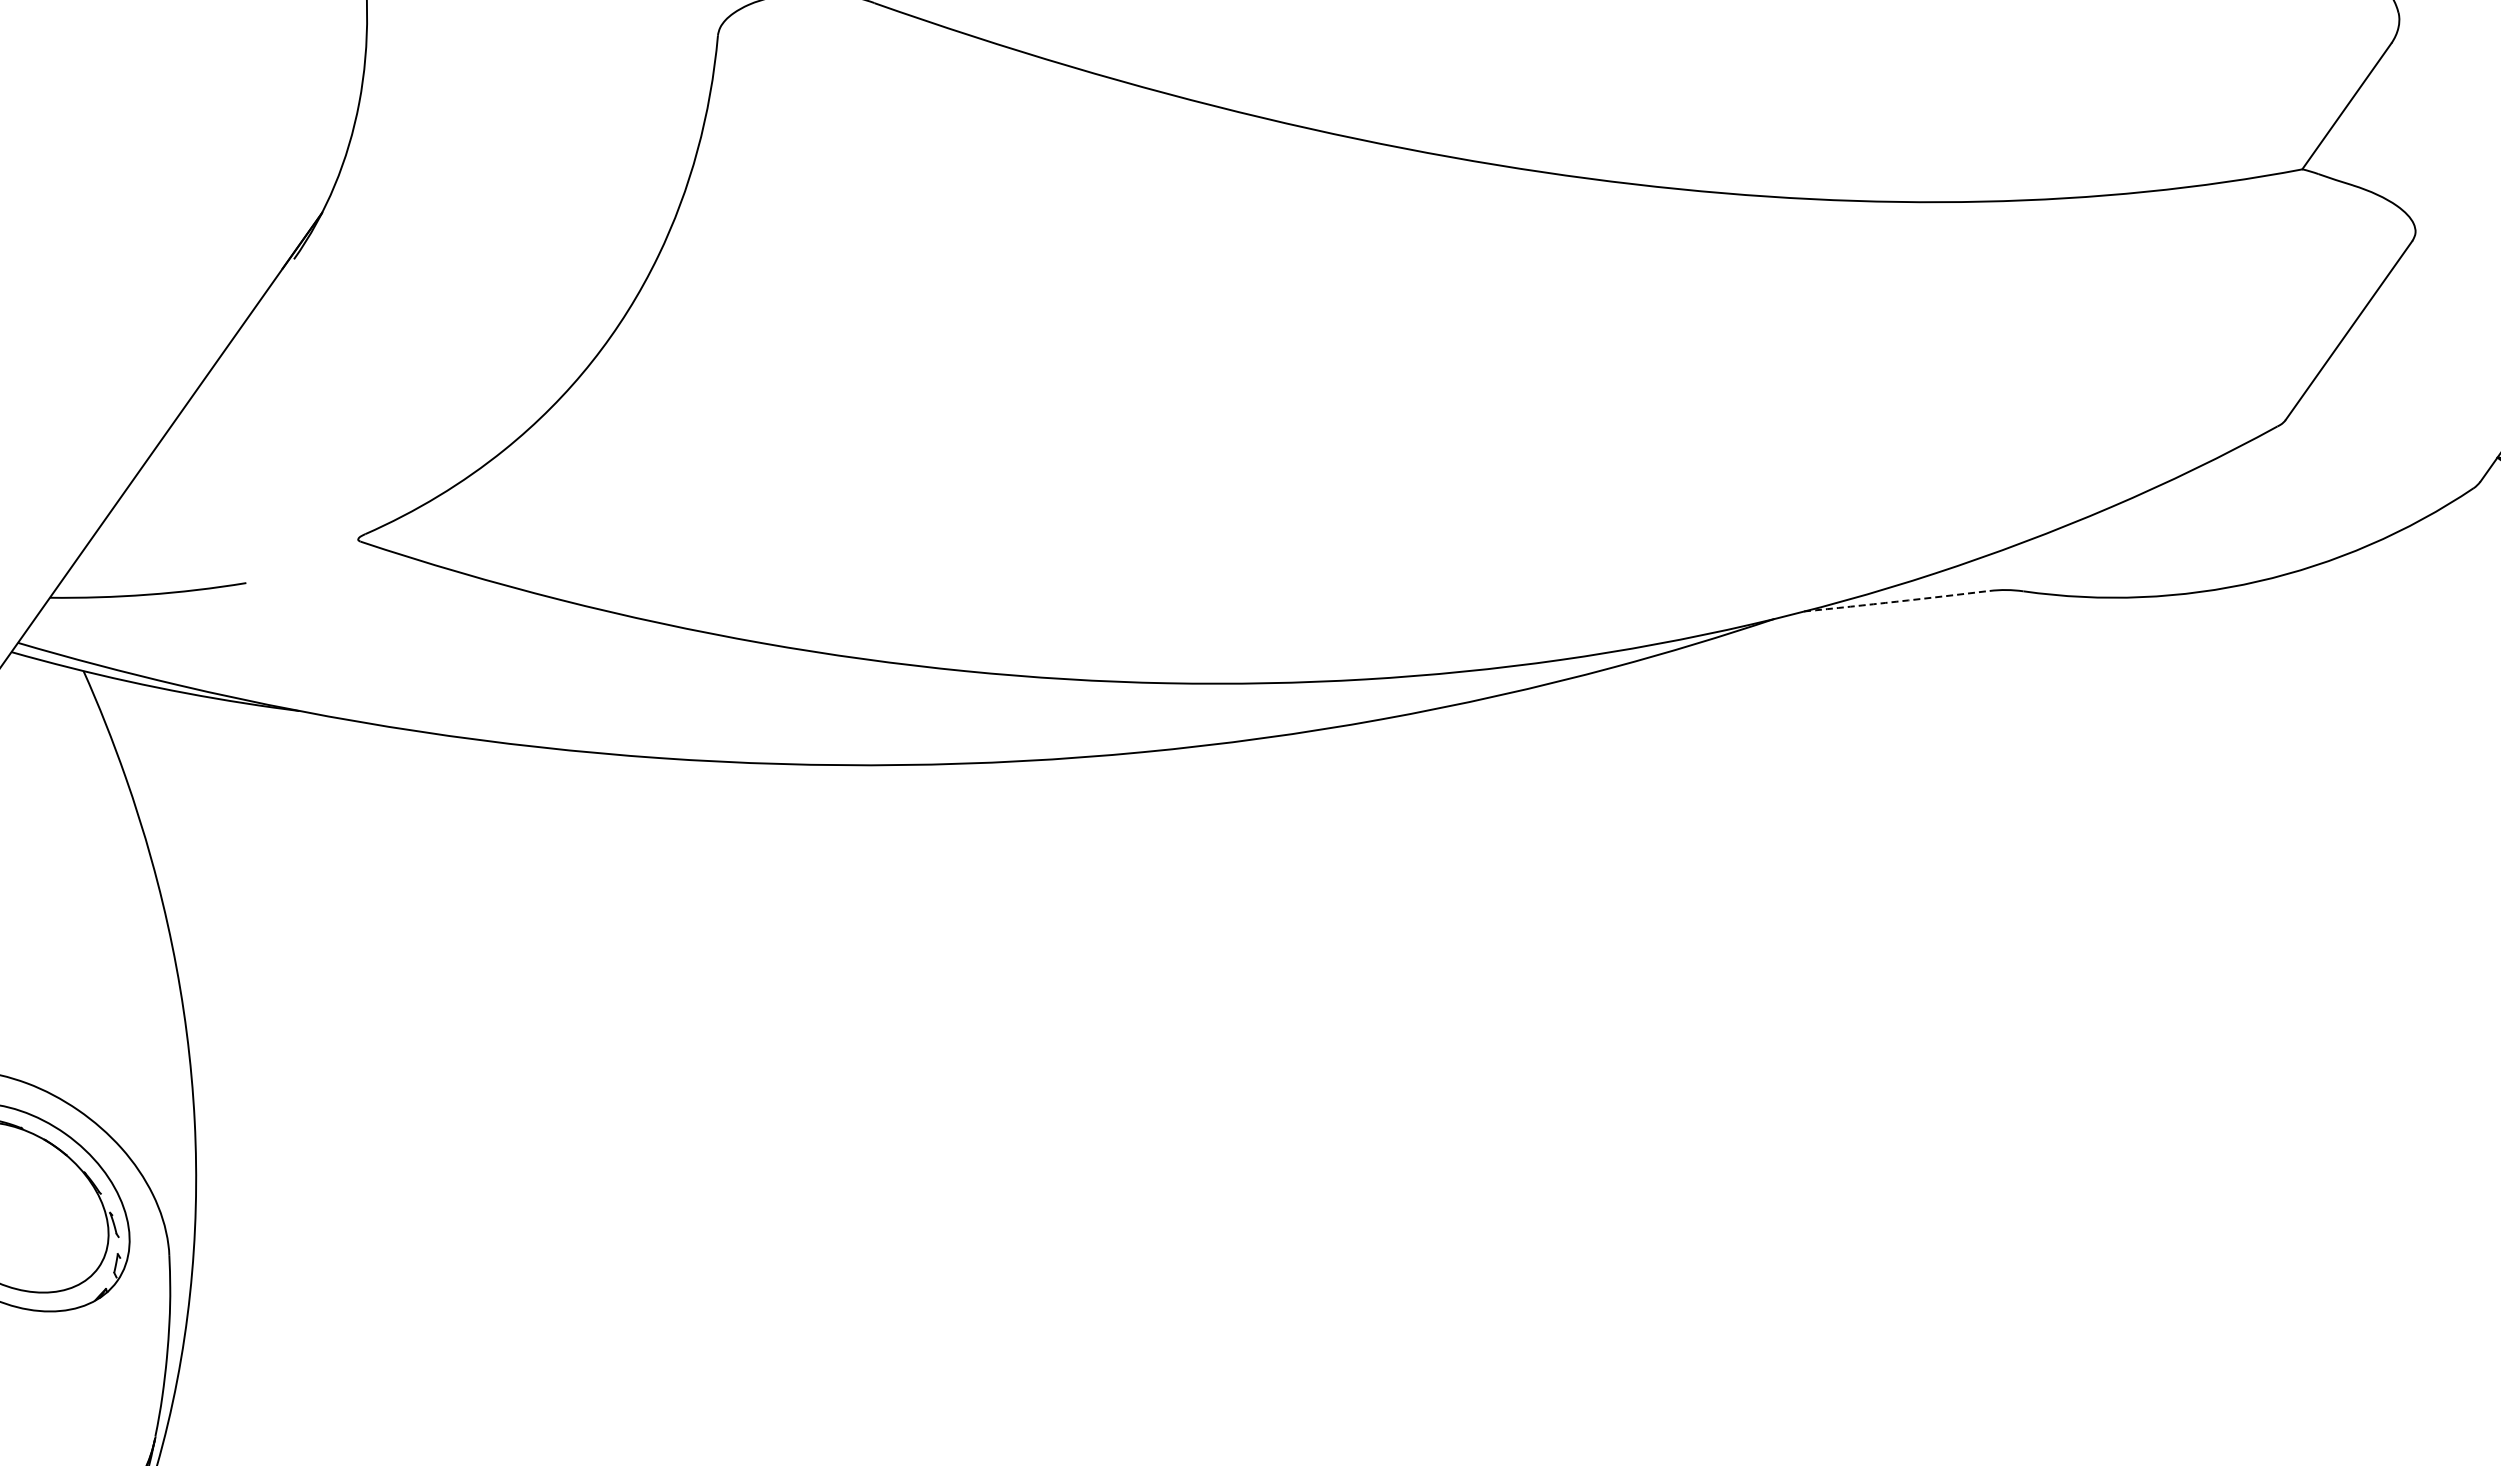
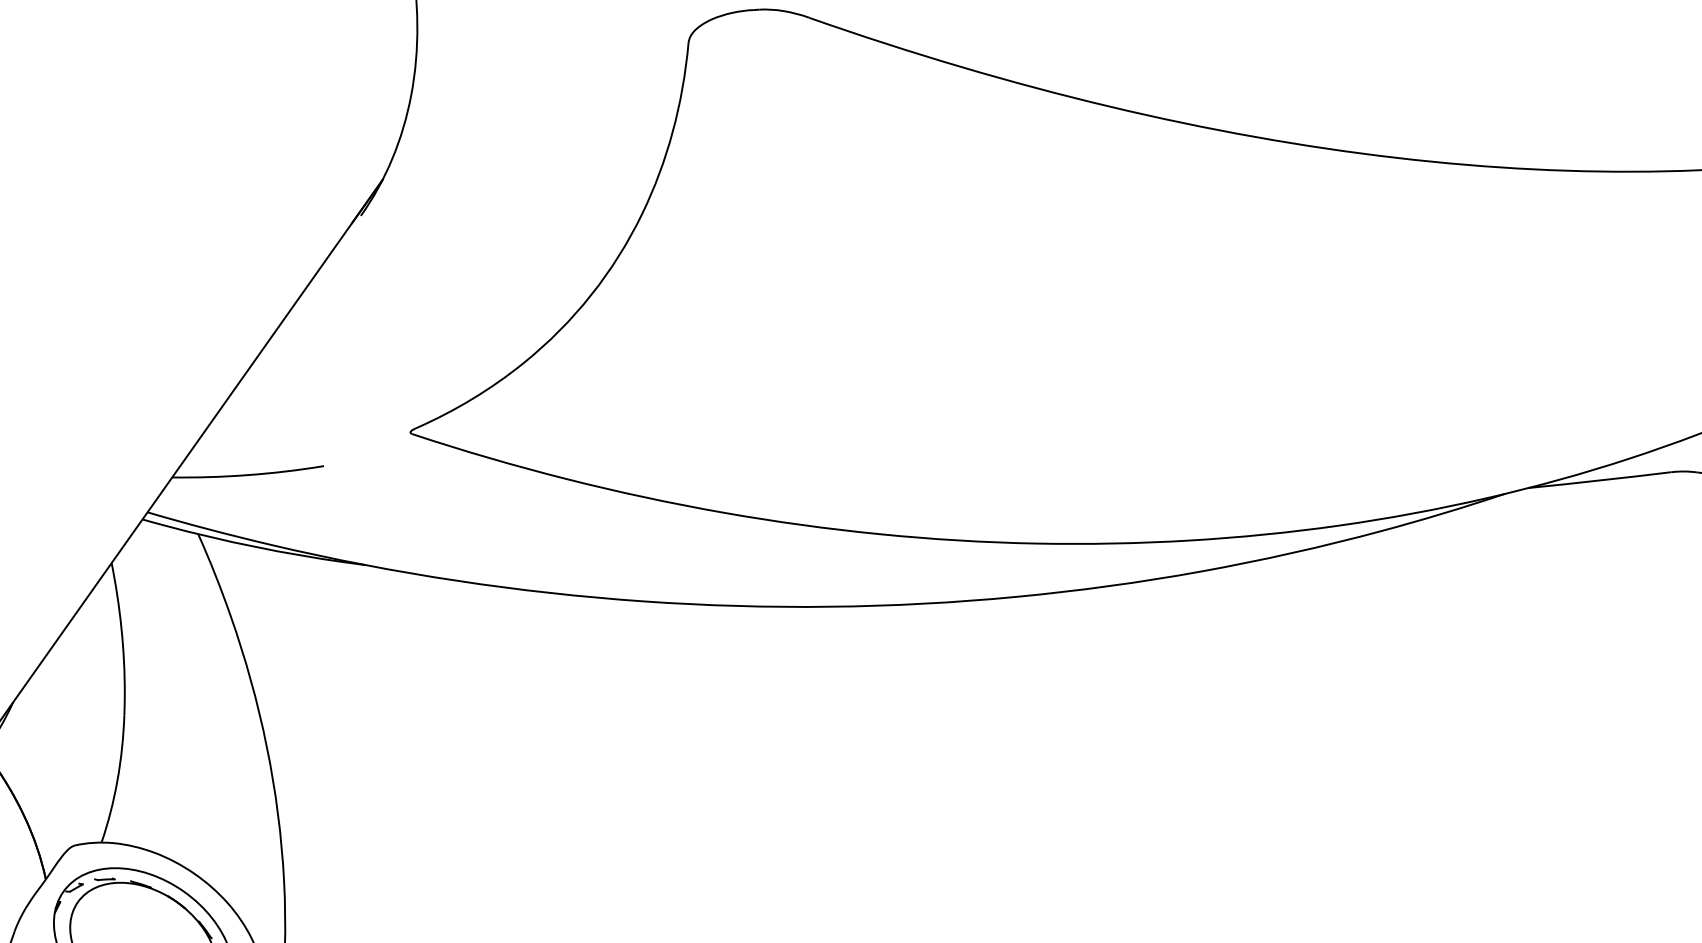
arc: (1896, 601) -> (1599, 480), dashed -> solid

